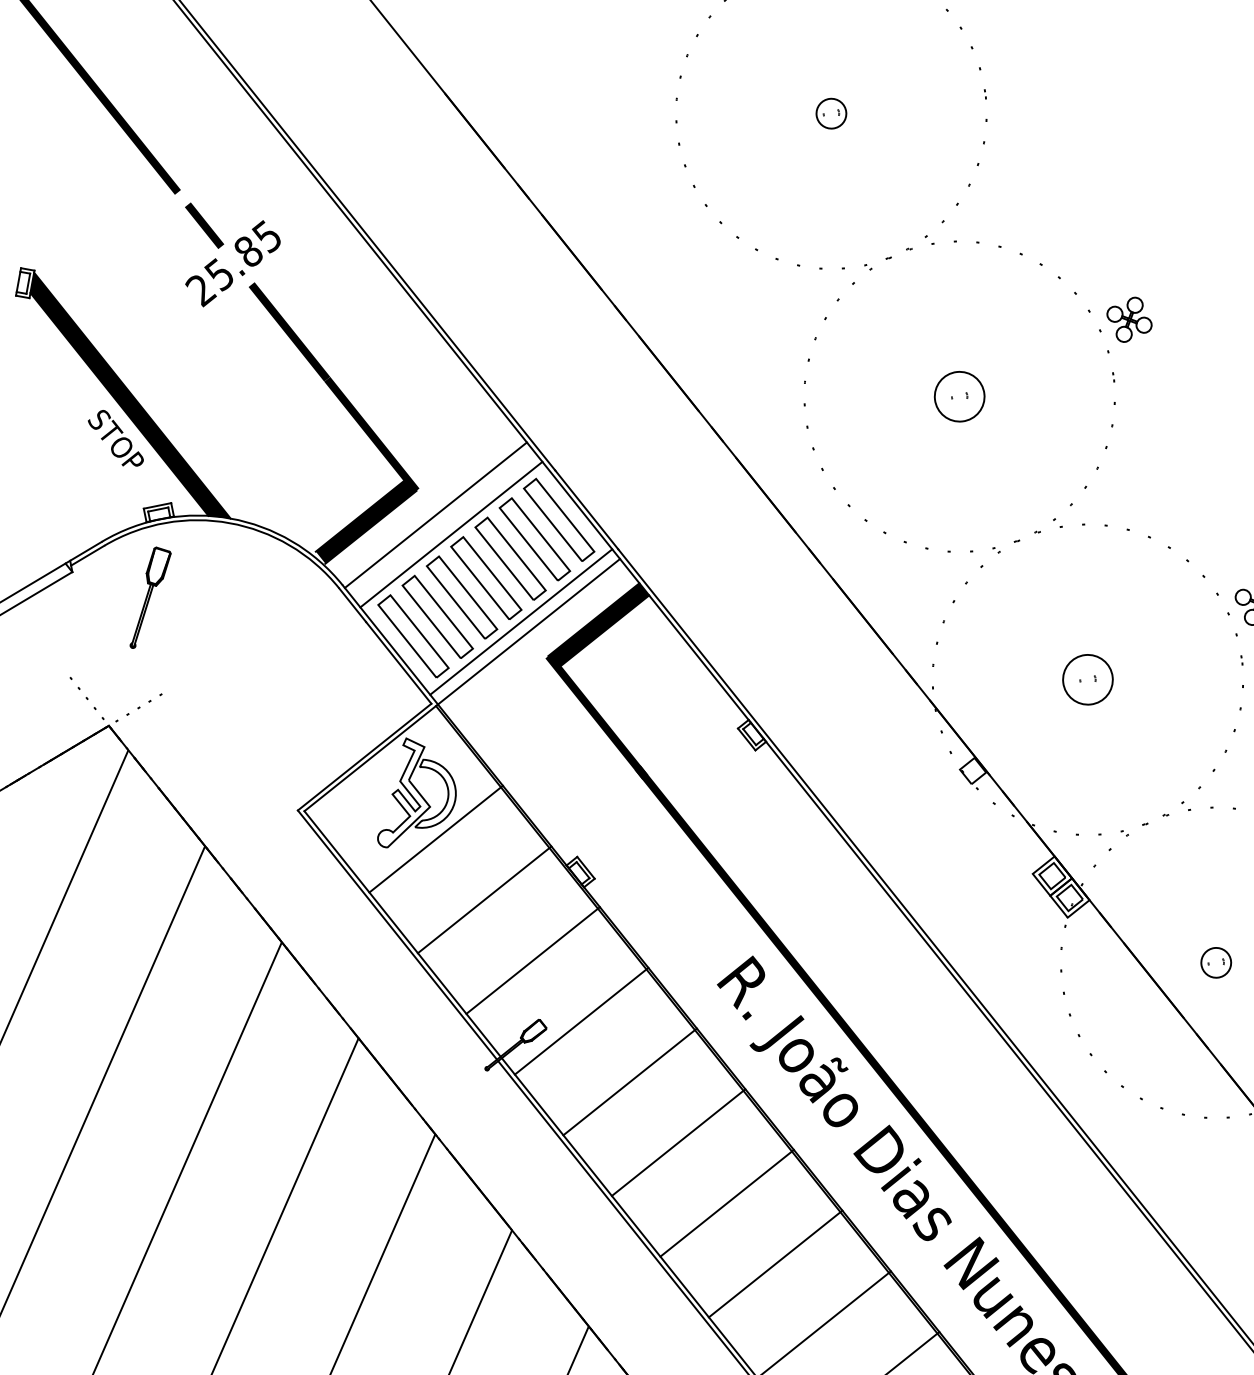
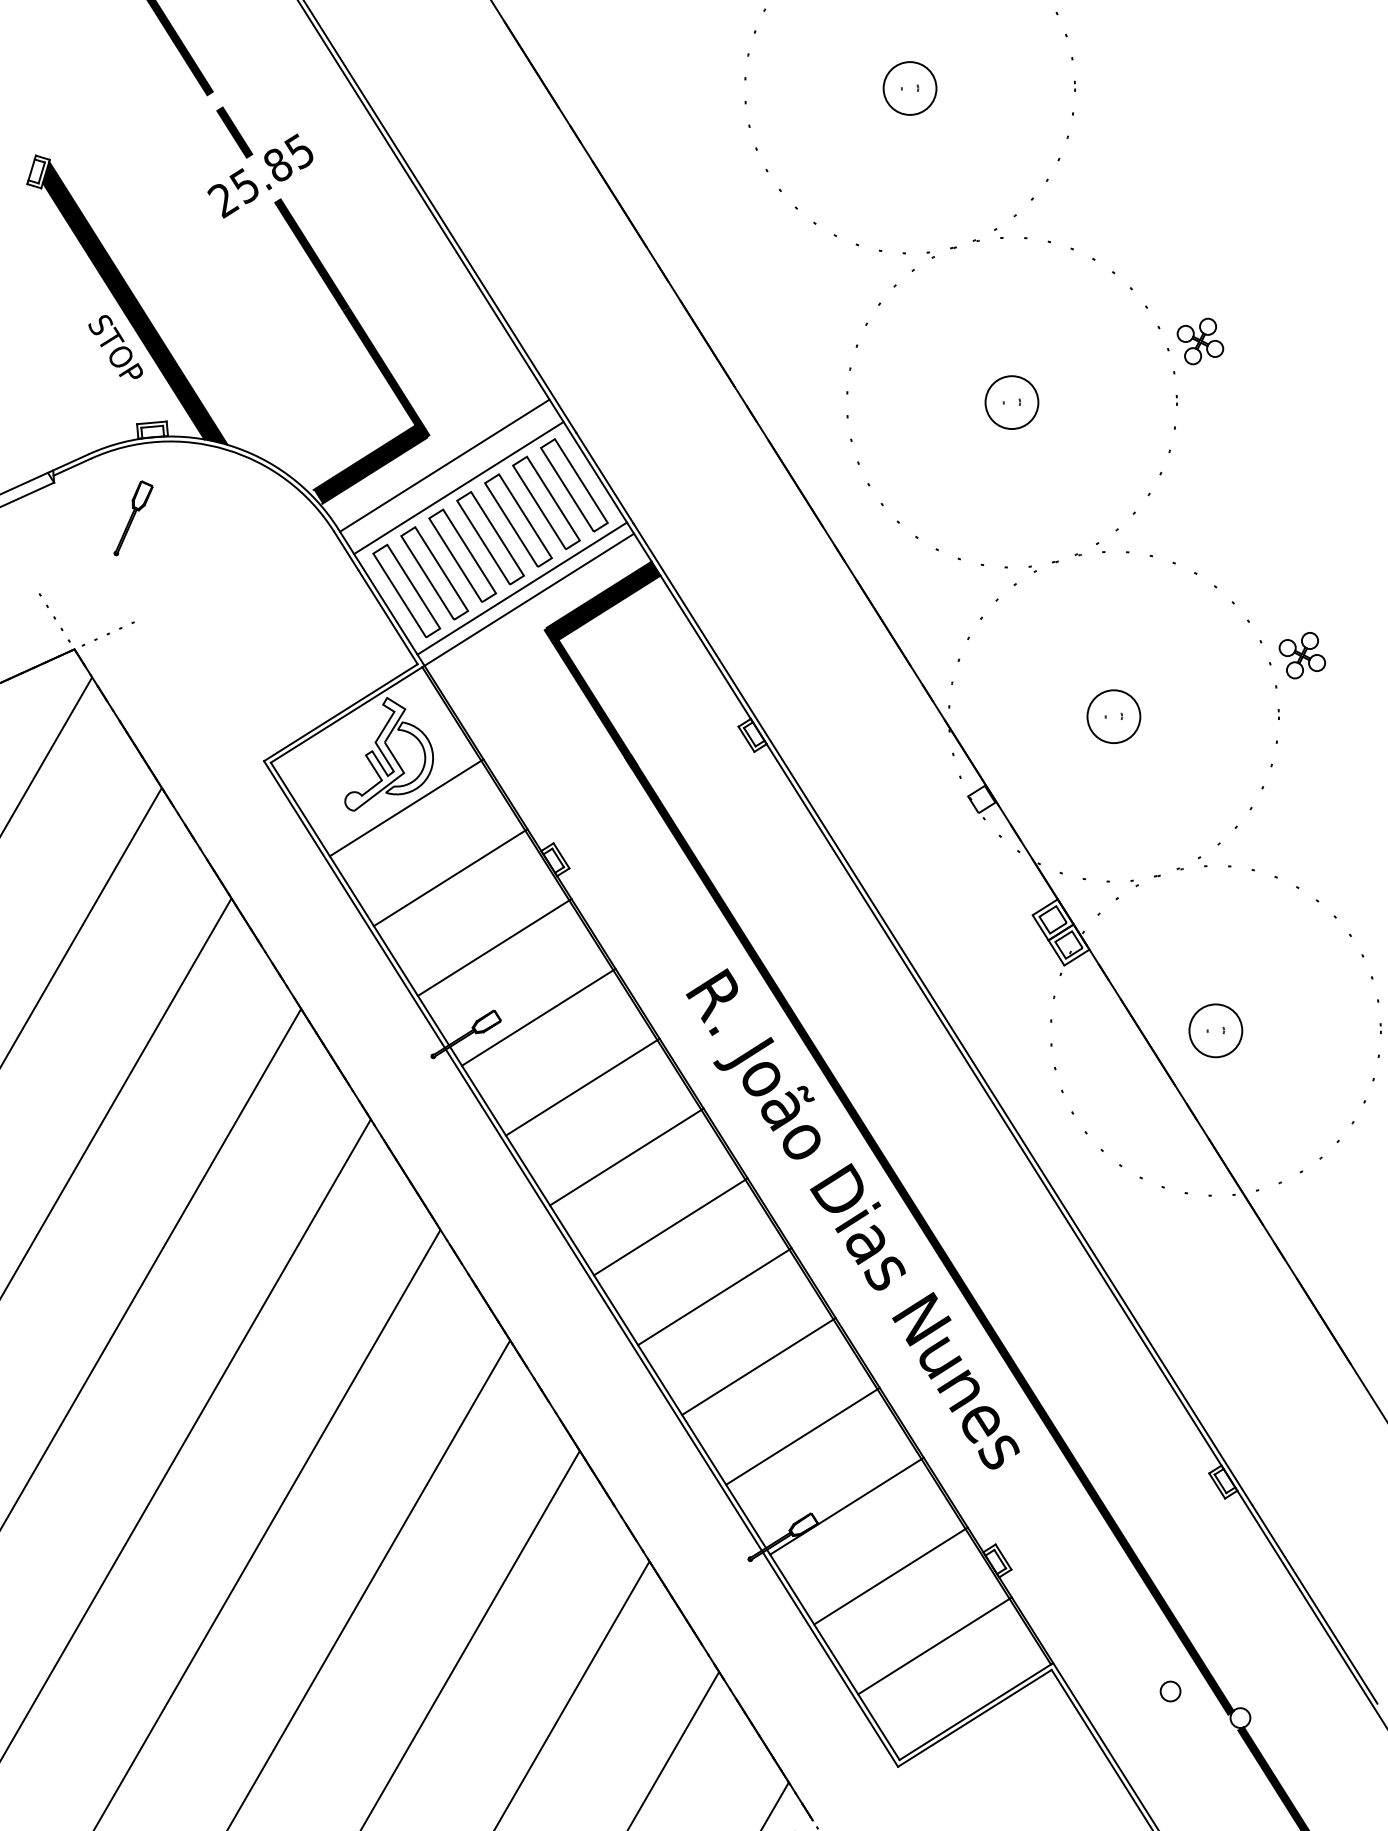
circle: (830, 113) -> (909, 88), size x1.67
part: (150, 597) -> (133, 518), size x0.71
circle: (1215, 962) -> (1215, 1030), size x1.67

